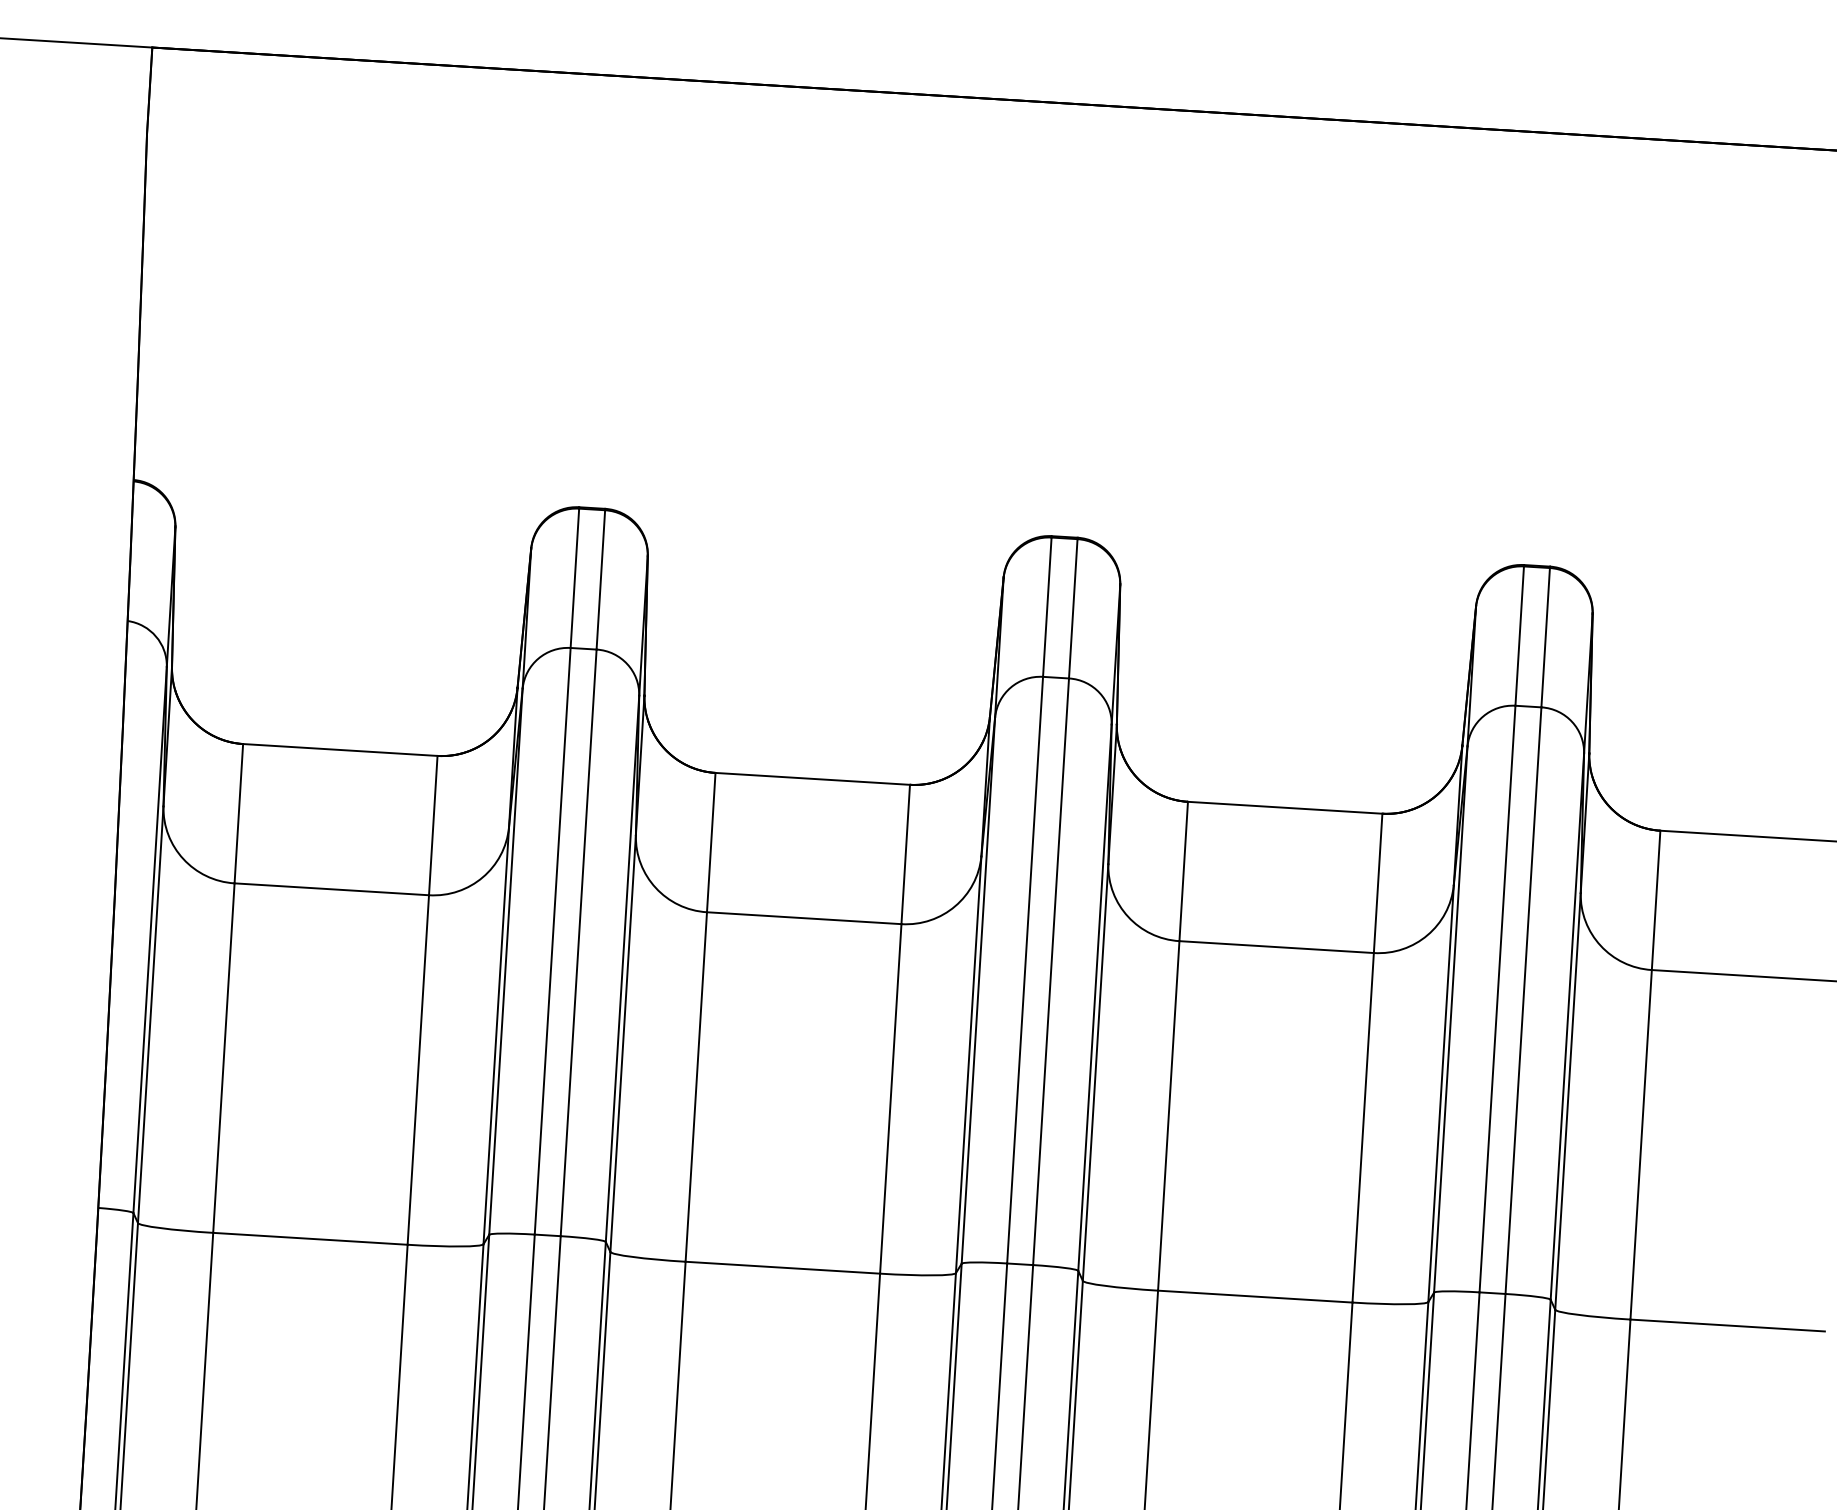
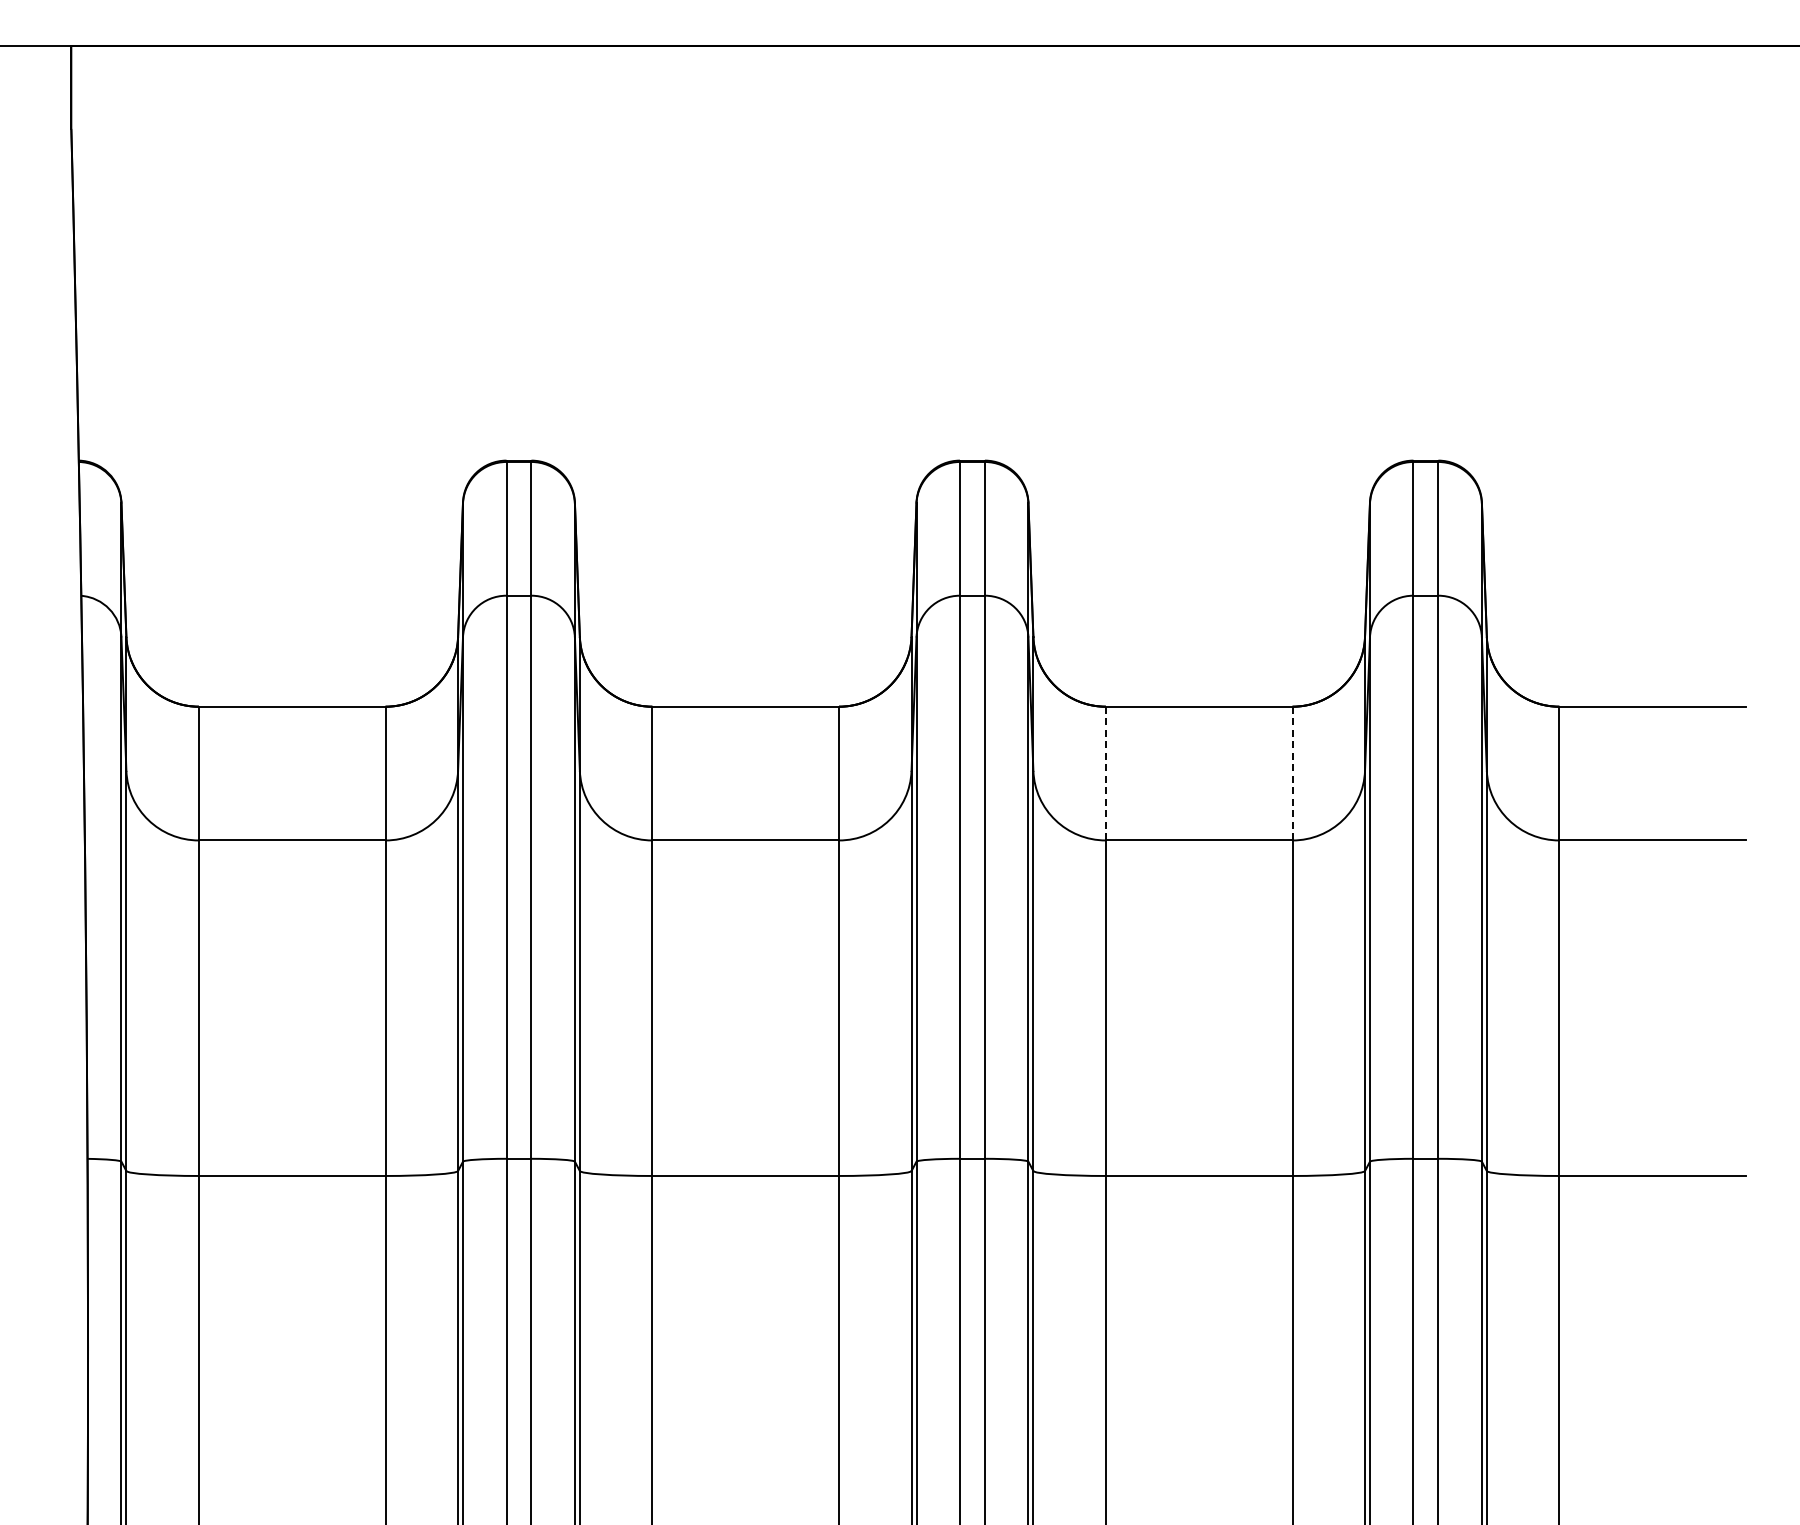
line: (1183, 871) -> (1105, 773), solid -> dashed
line: (1378, 883) -> (1292, 773), solid -> dashed

